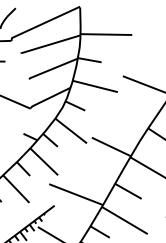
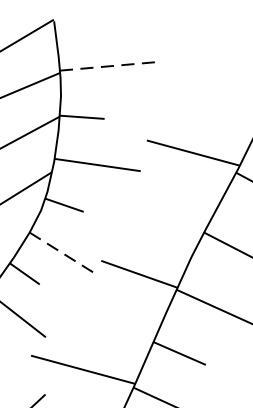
line: (106, 34) -> (108, 66), solid -> dashed
line: (71, 131) -> (62, 253), solid -> dashed

